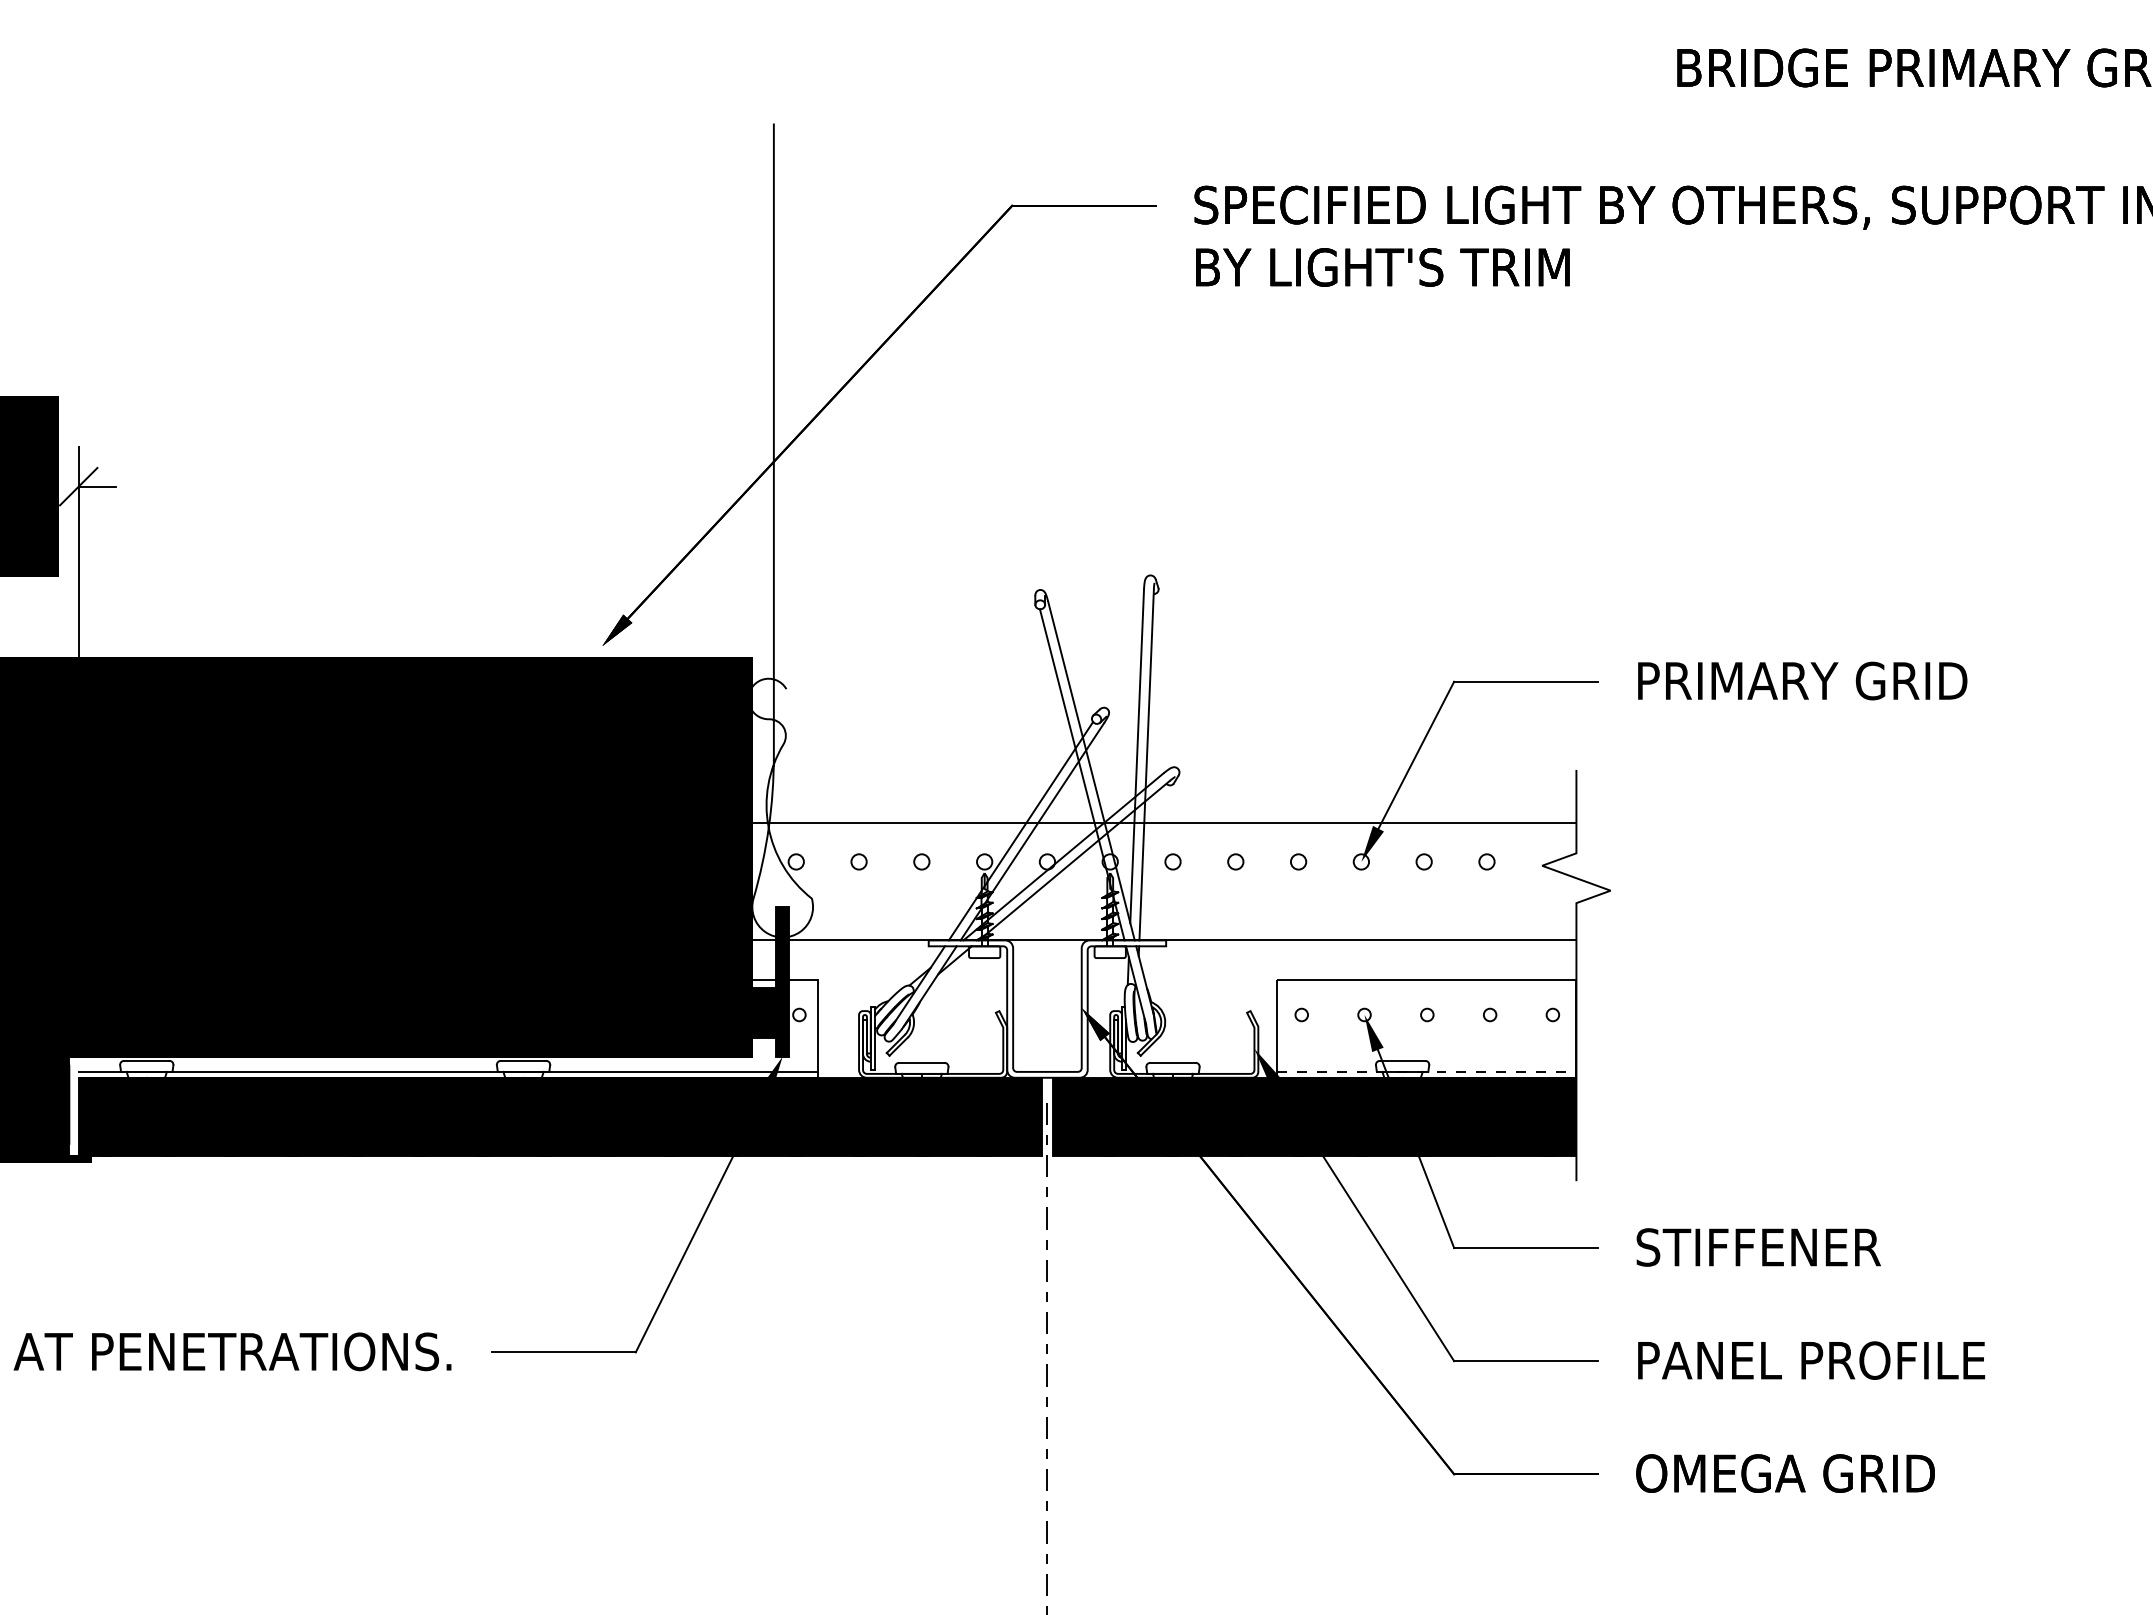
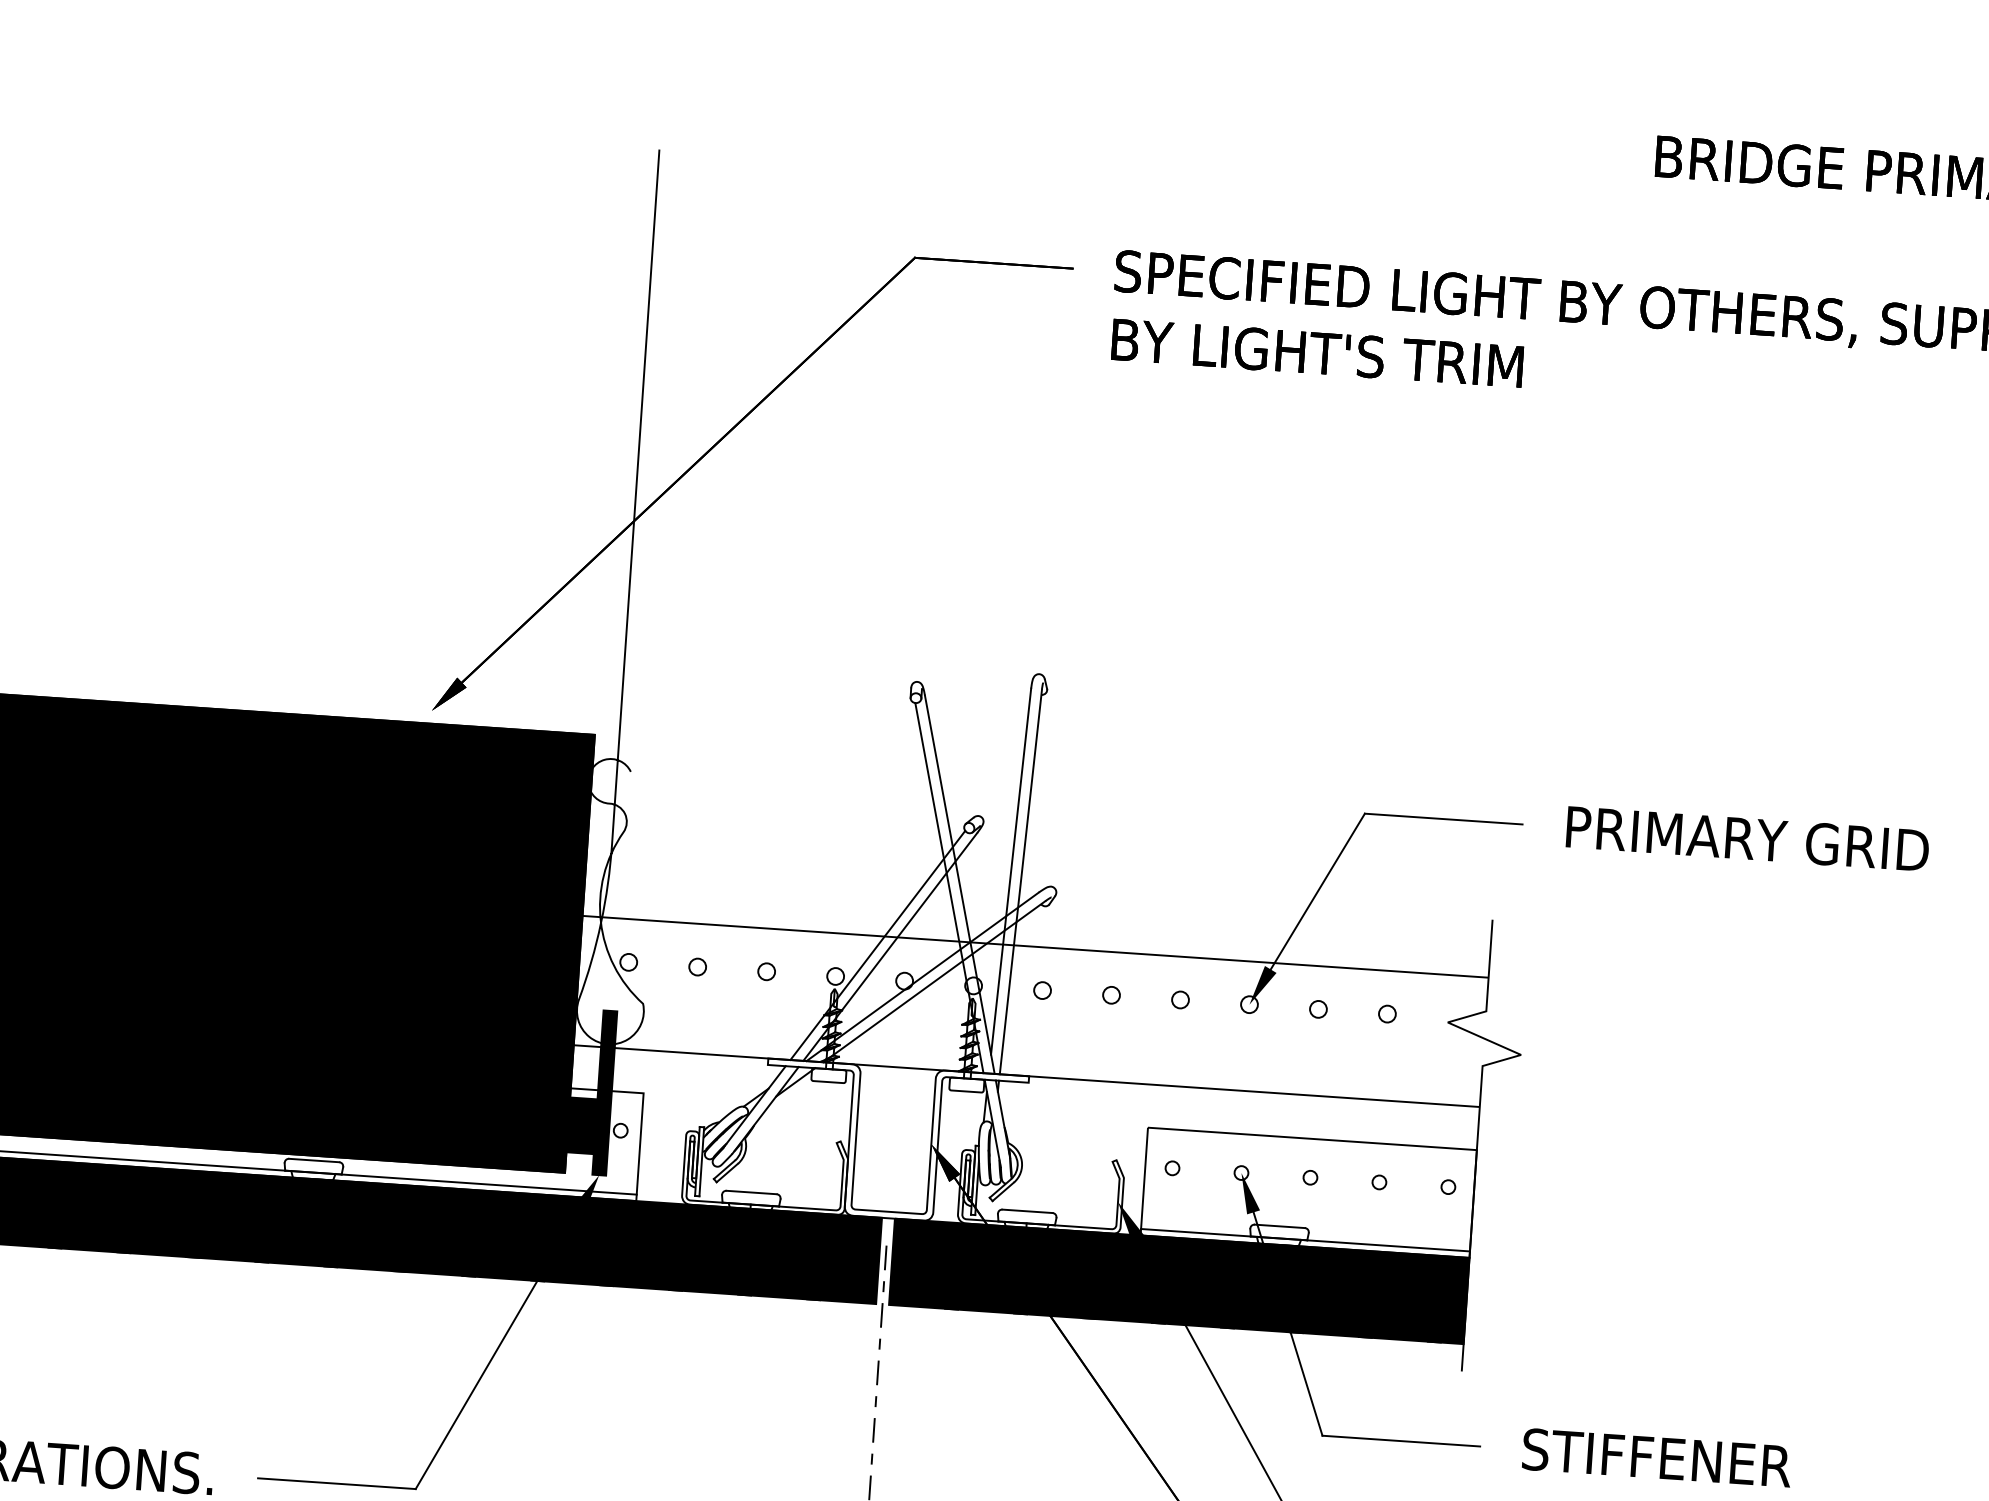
line: (1426, 1071) -> (1305, 1239), dashed -> solid

